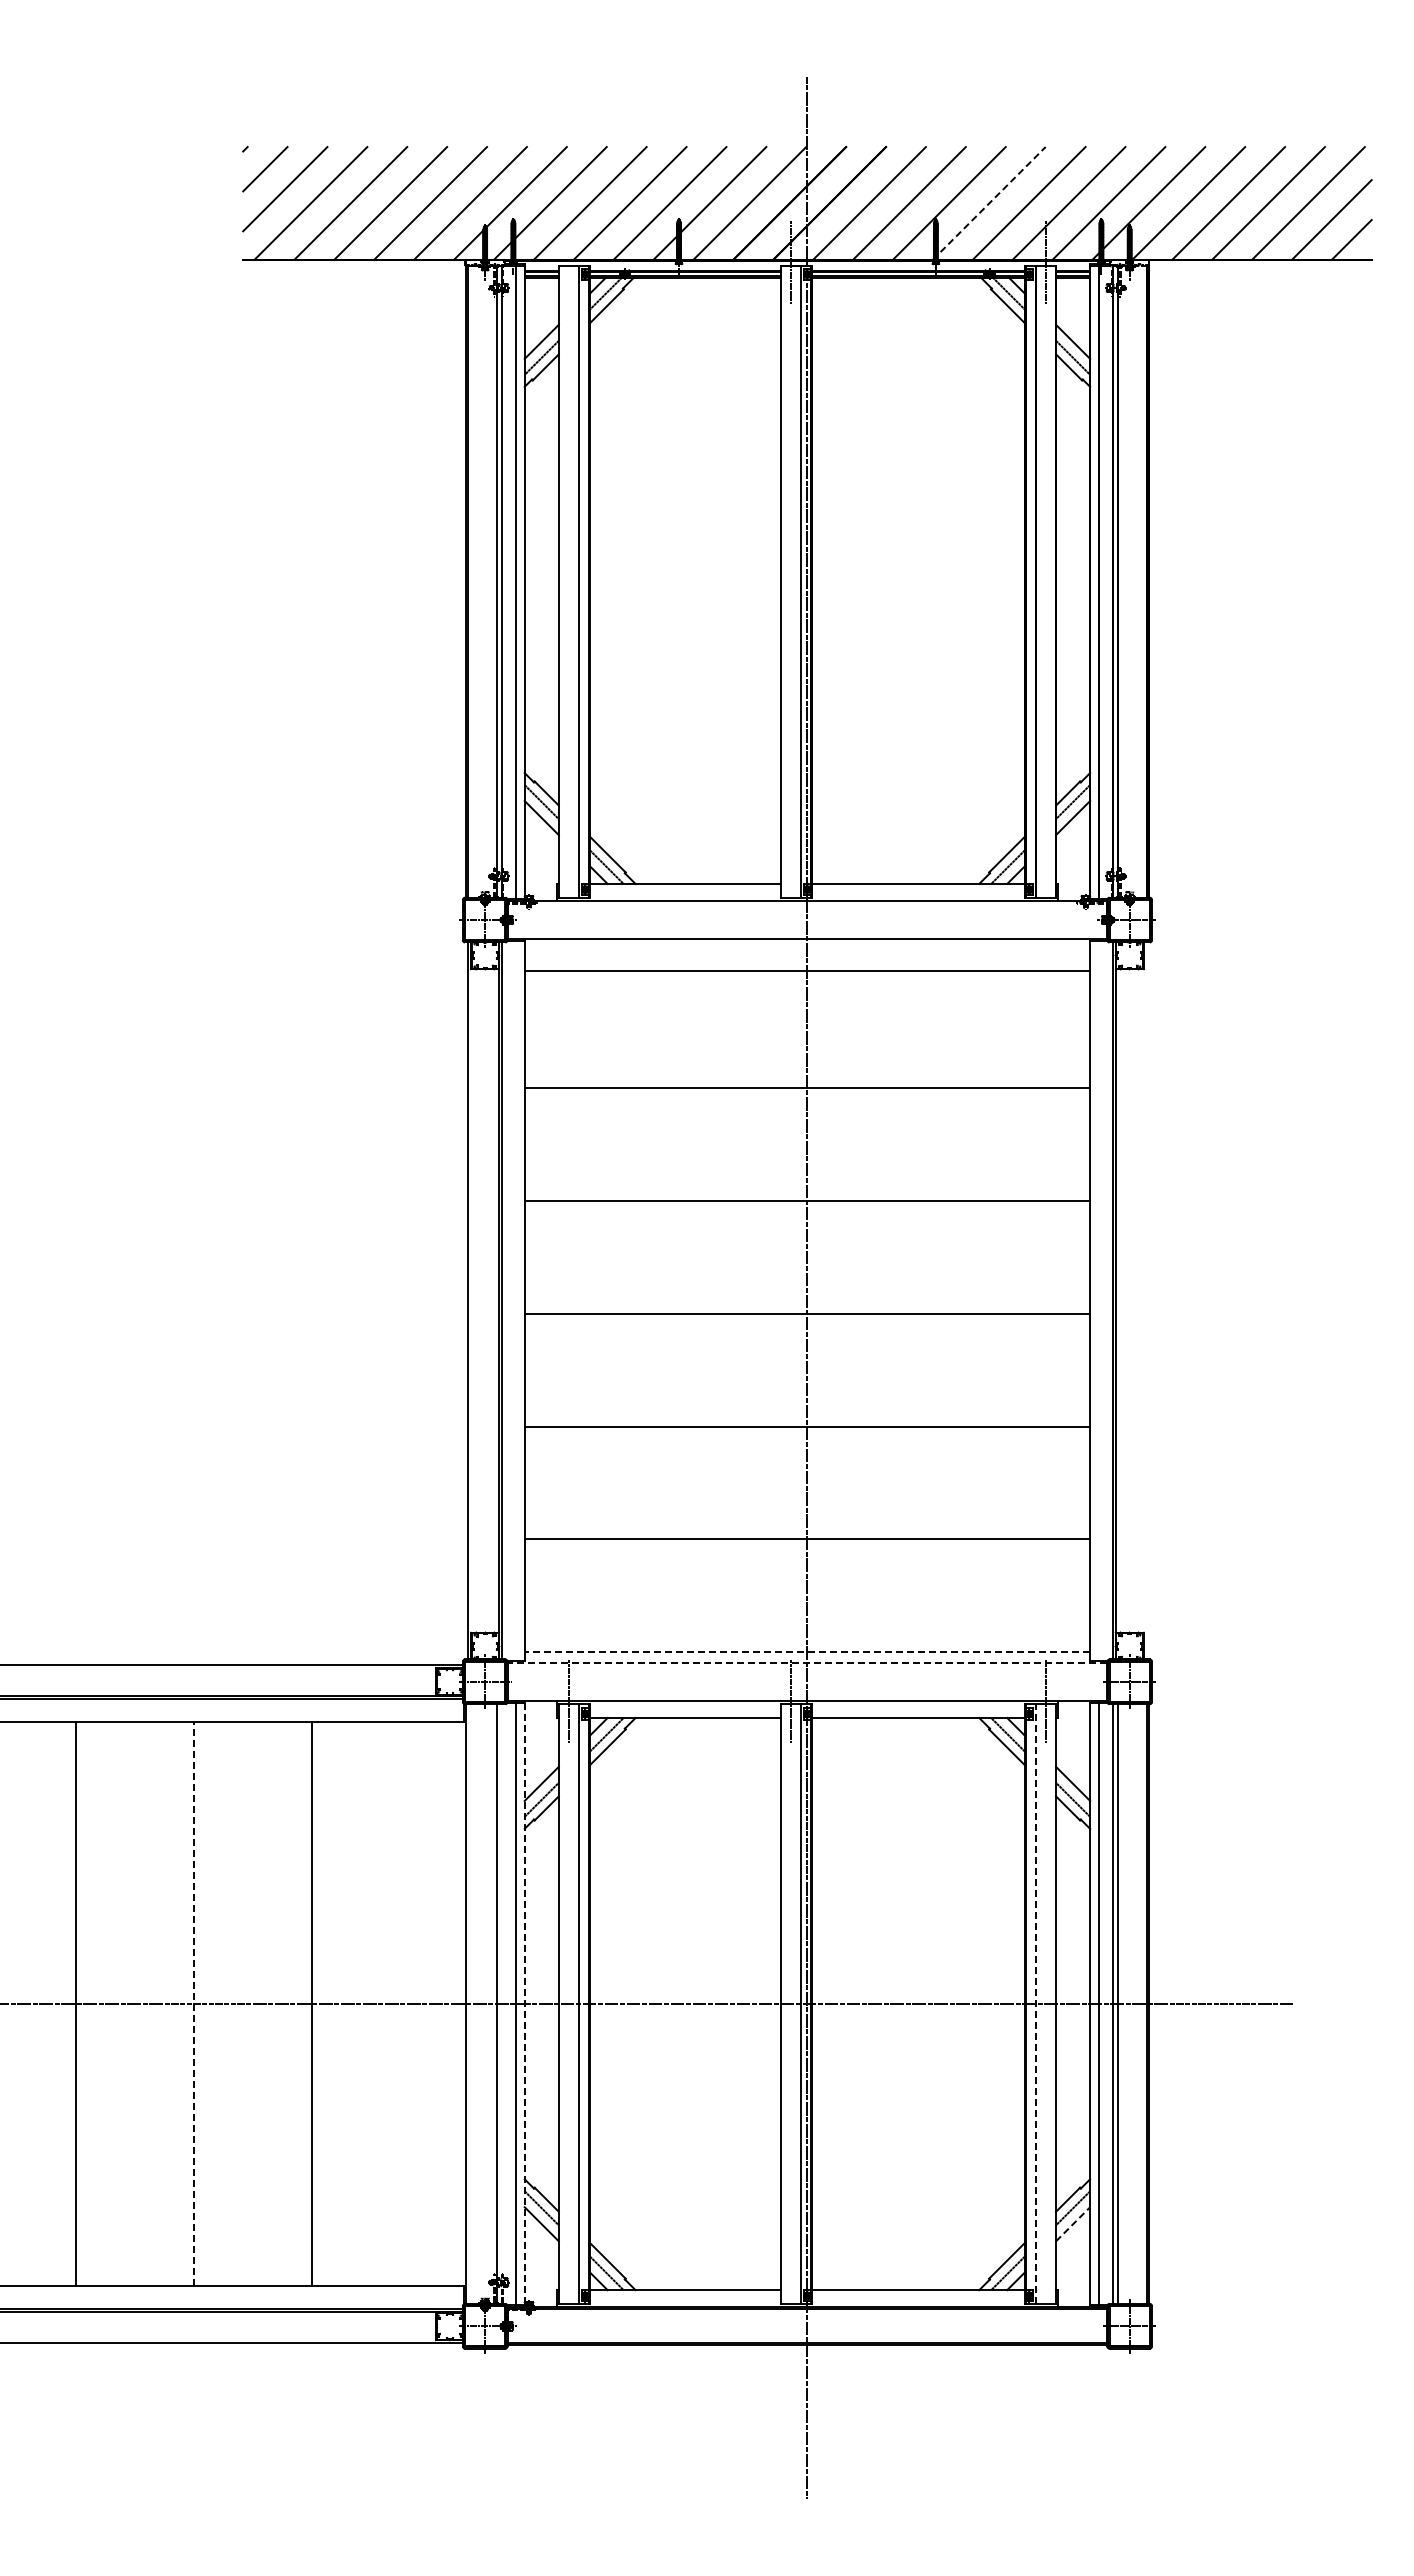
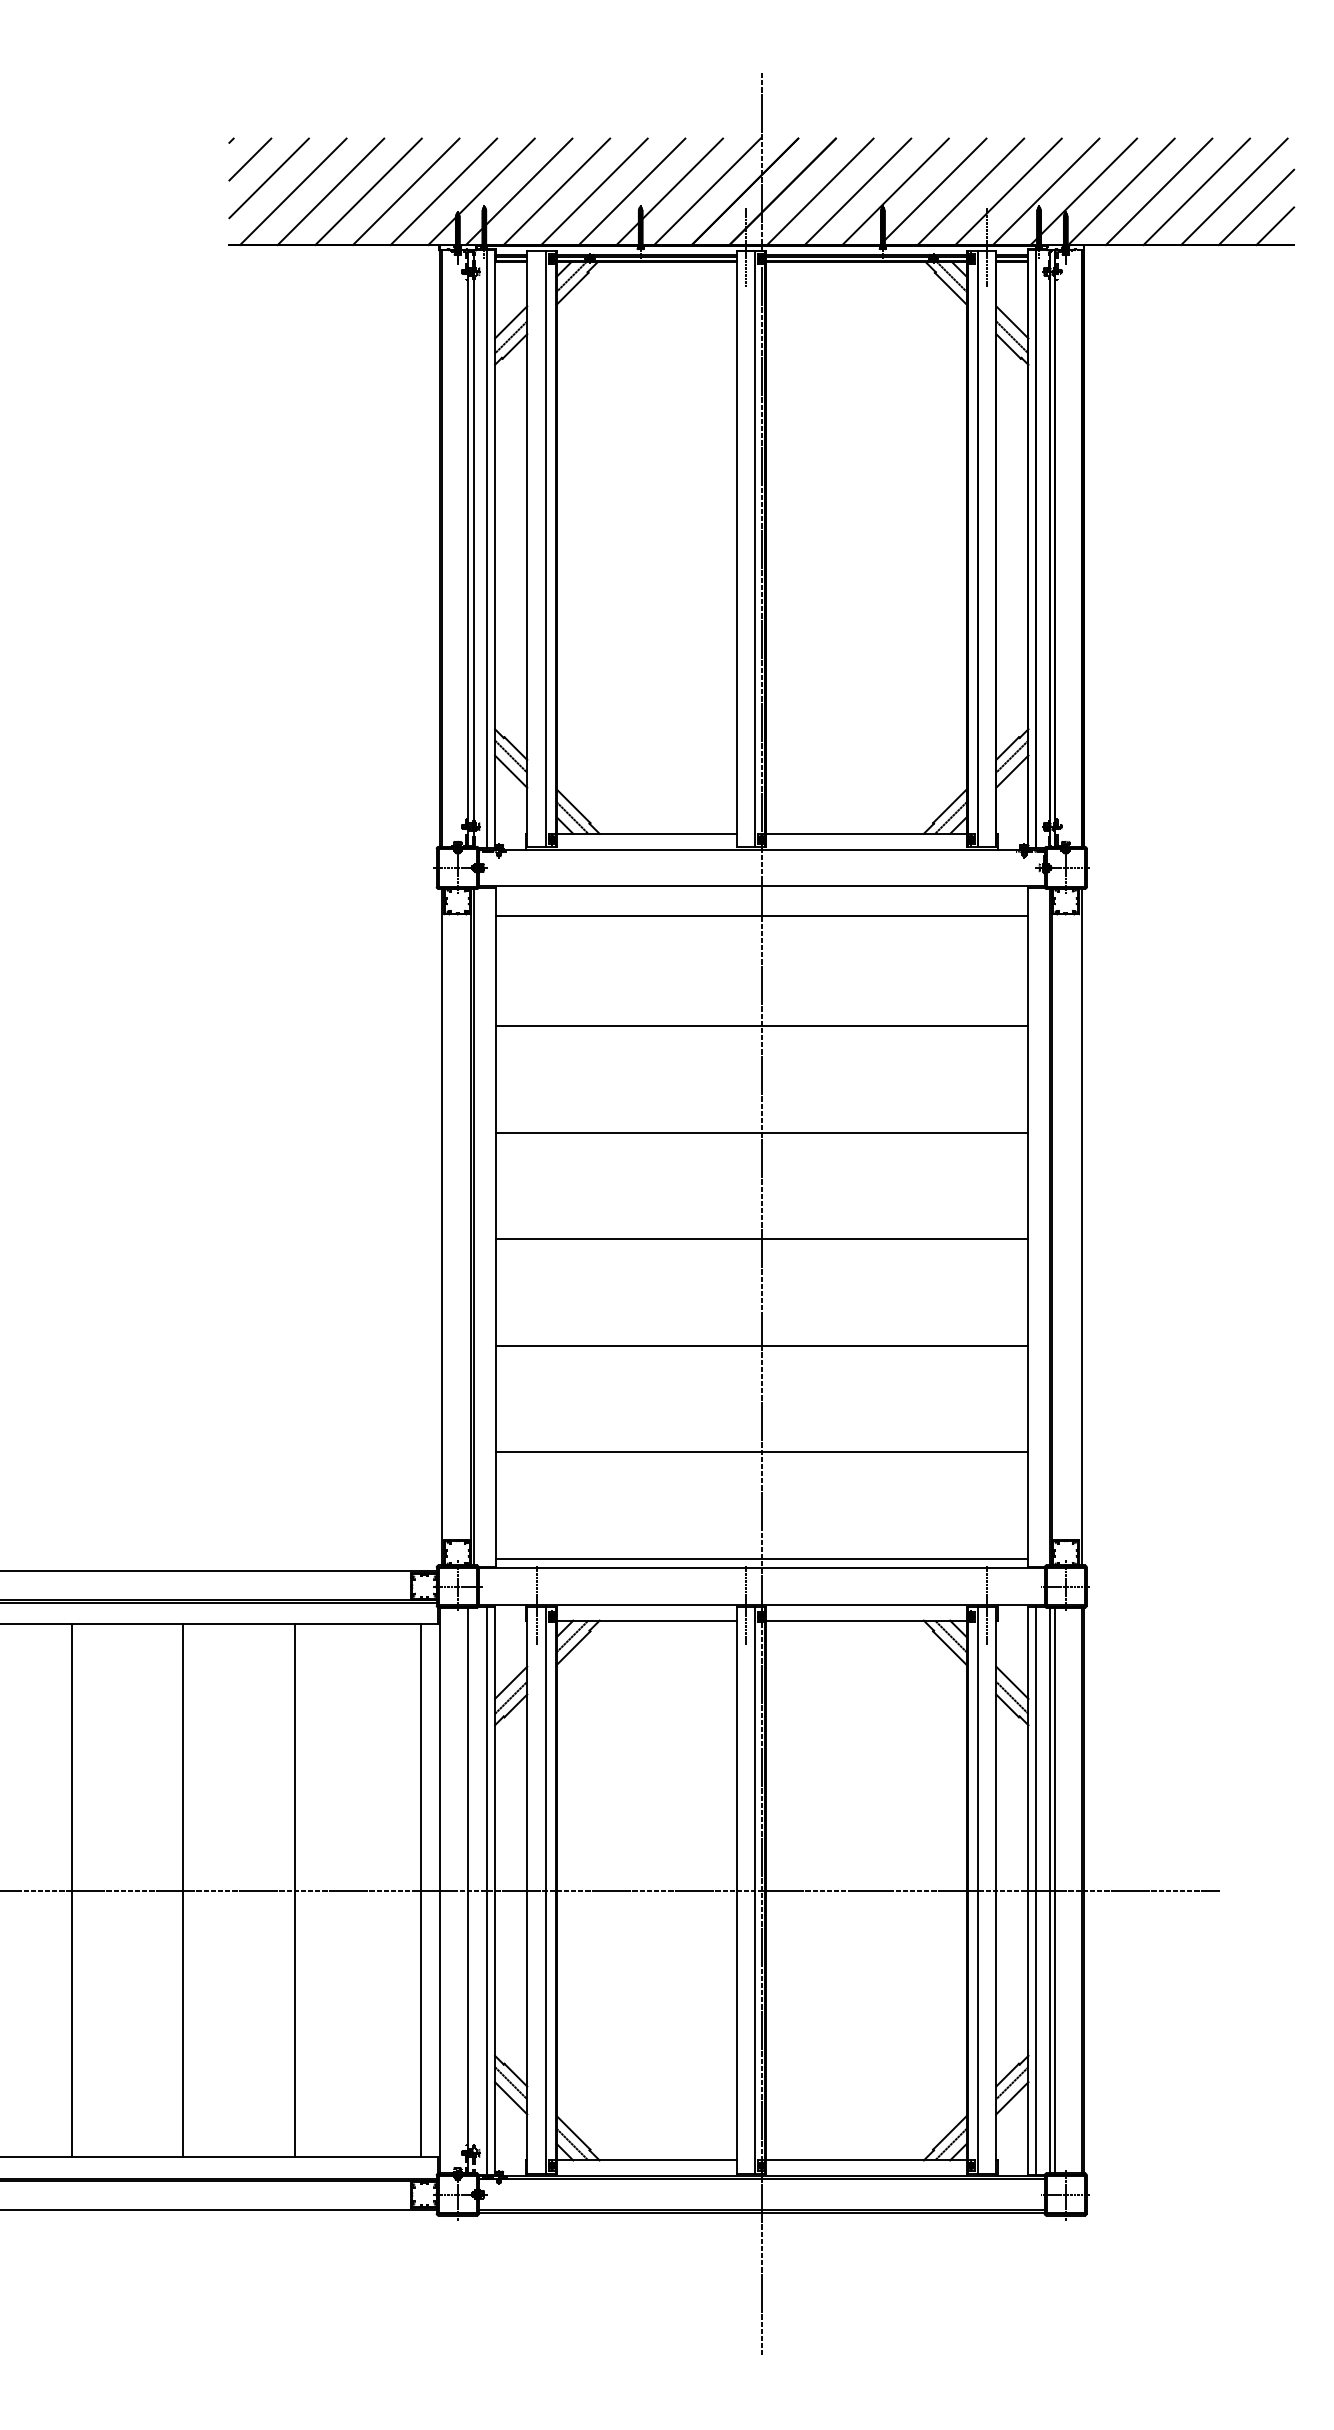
line: (989, 203) -> (933, 191), dashed -> solid
line: (1146, 1300) -> (1081, 1226), added
line: (806, 1652) -> (760, 1558), dashed -> solid
line: (807, 1662) -> (761, 1568), dashed -> solid
line: (194, 2003) -> (183, 1890), dashed -> solid
line: (446, 2003) -> (421, 1890), added
line: (1036, 2003) -> (977, 1890), dashed -> solid
line: (524, 2004) -> (494, 1890), dashed -> solid
line: (1073, 2223) -> (1012, 2097), dashed -> solid

